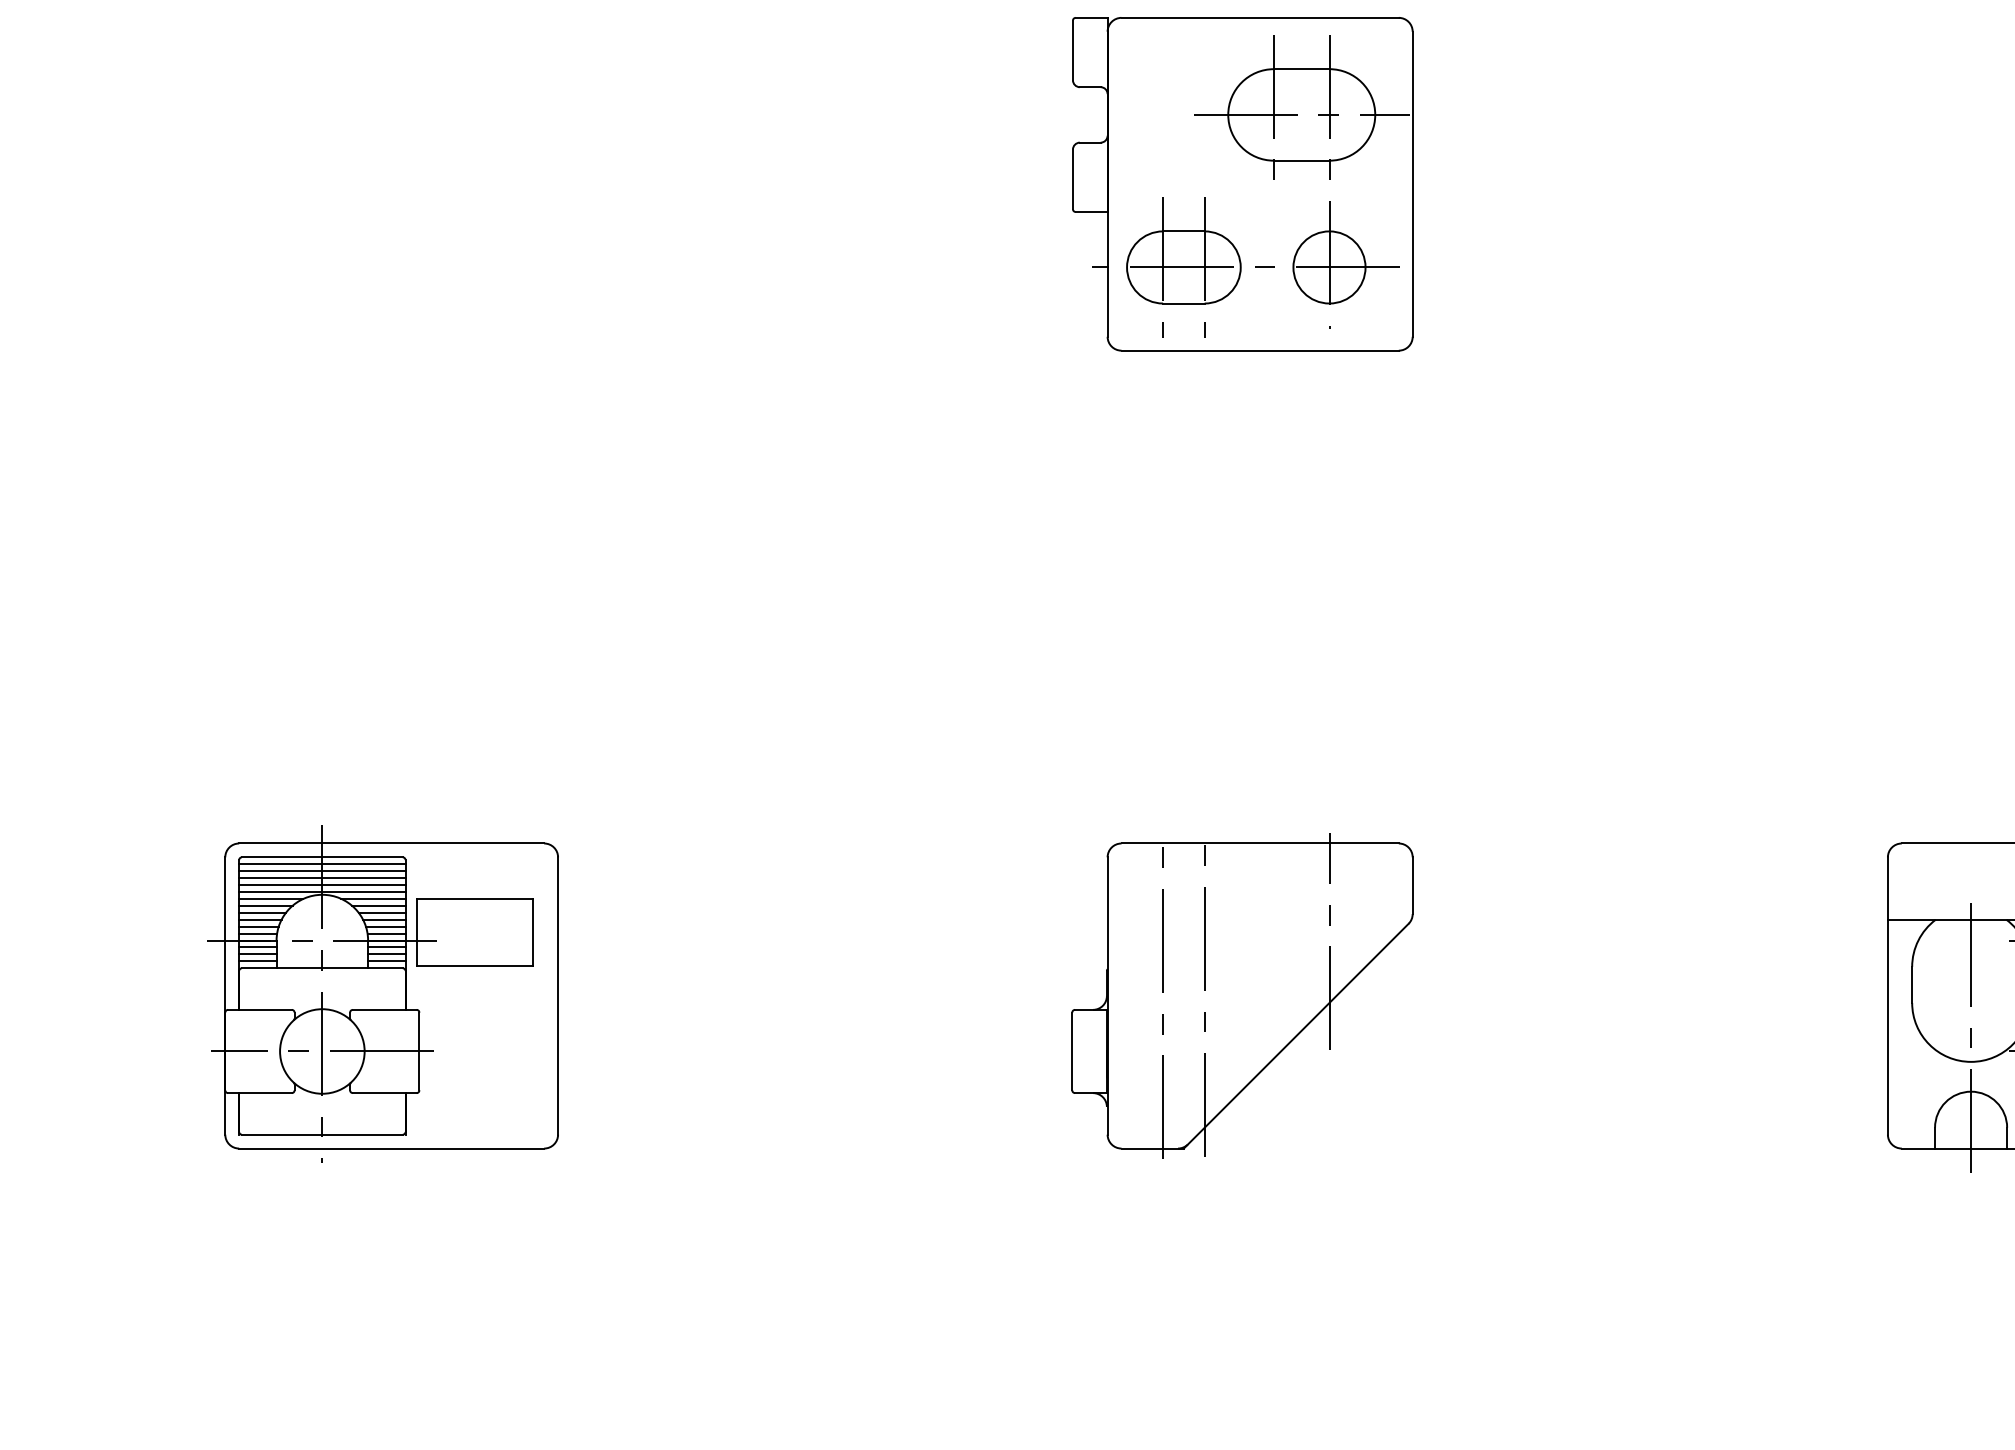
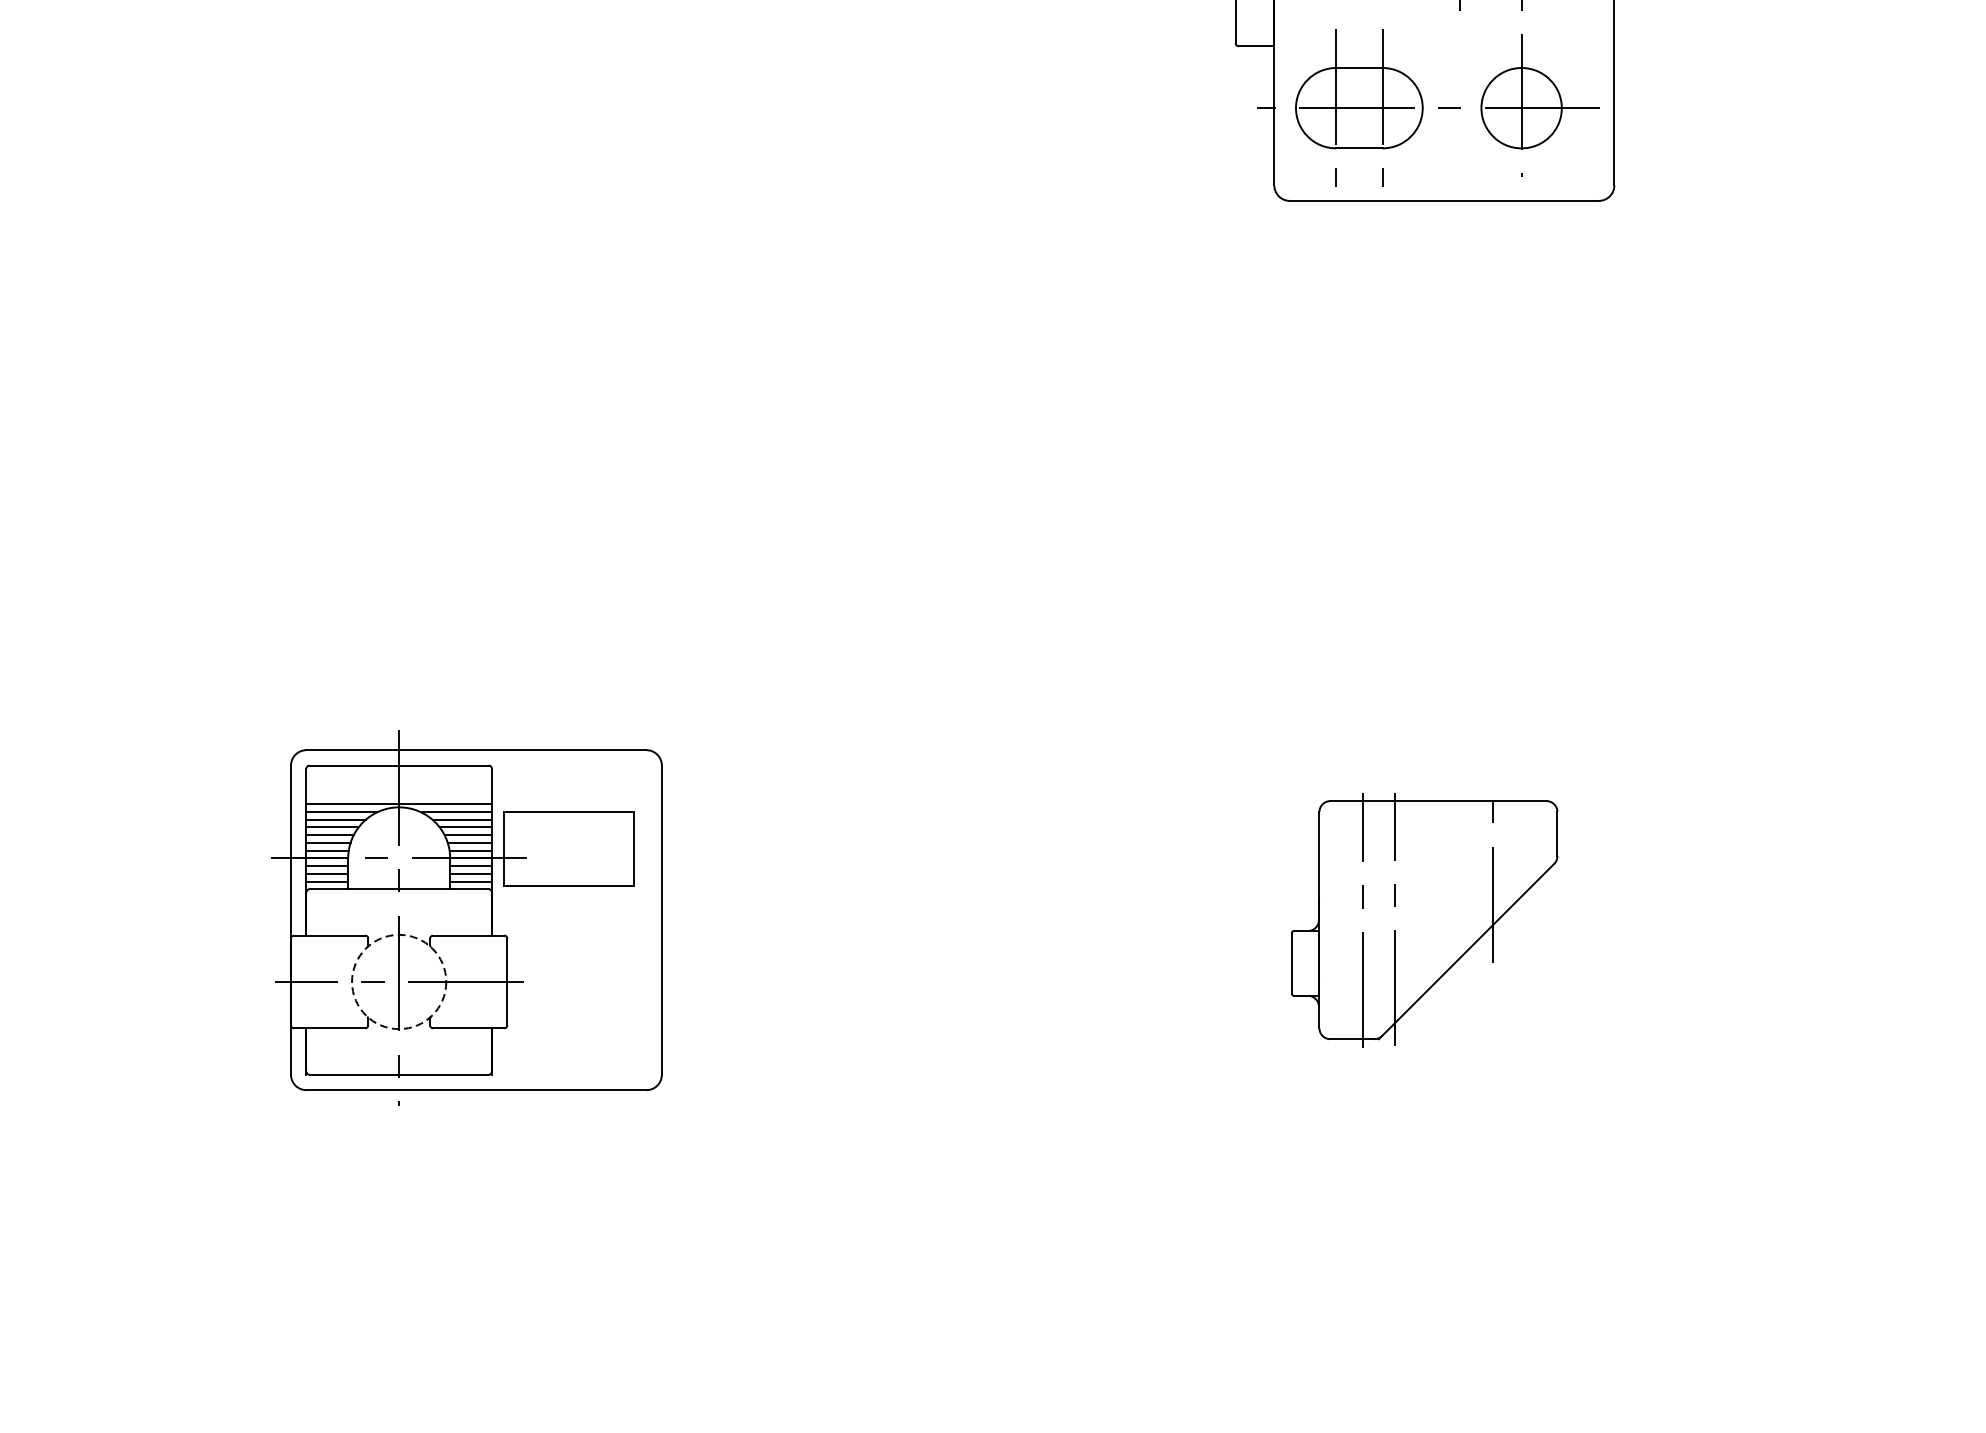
line: (322, 864) -> (399, 773), removed
line: (322, 871) -> (399, 781), removed
line: (322, 878) -> (399, 789), removed
line: (322, 885) -> (399, 796), removed
part: (1242, 995) -> (1424, 919), size x0.7
circle: (322, 1051) -> (399, 981), solid -> dashed

